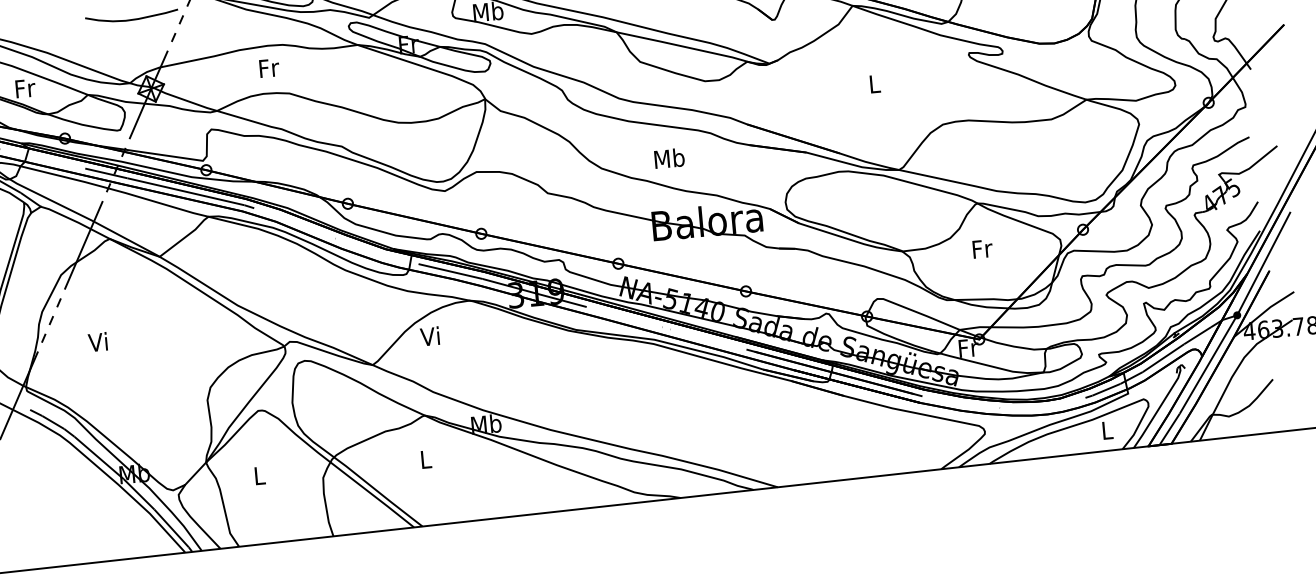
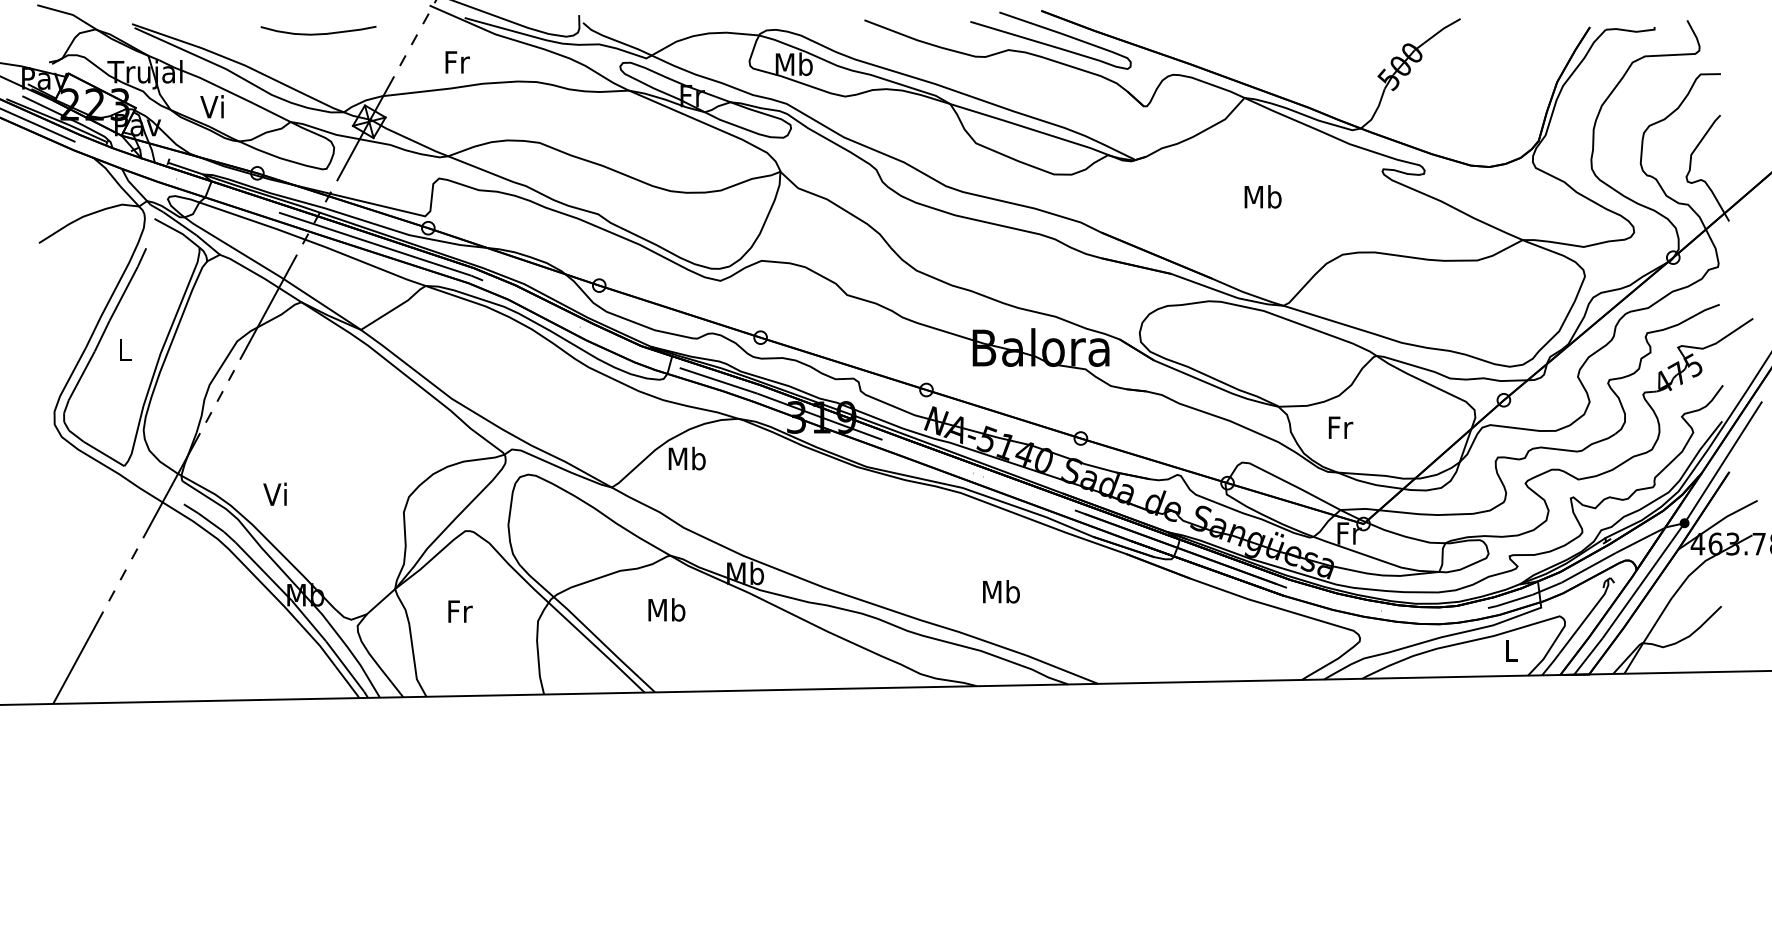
curve: (132, 19) -> (318, 33), moved
text: (269, 68) -> (457, 62), moved
text: (874, 83) -> (1262, 196), L -> Mb
text: (24, 88) -> (213, 106), Fr -> Vi
text: (669, 158) -> (1001, 591), moved
text: (982, 248) -> (1340, 427), moved
text: (430, 336) -> (686, 458), Vi -> Mb
text: (97, 341) -> (274, 493), moved
text: (425, 459) -> (666, 609), L -> Mb
text: (260, 475) -> (460, 611), L -> Fr

